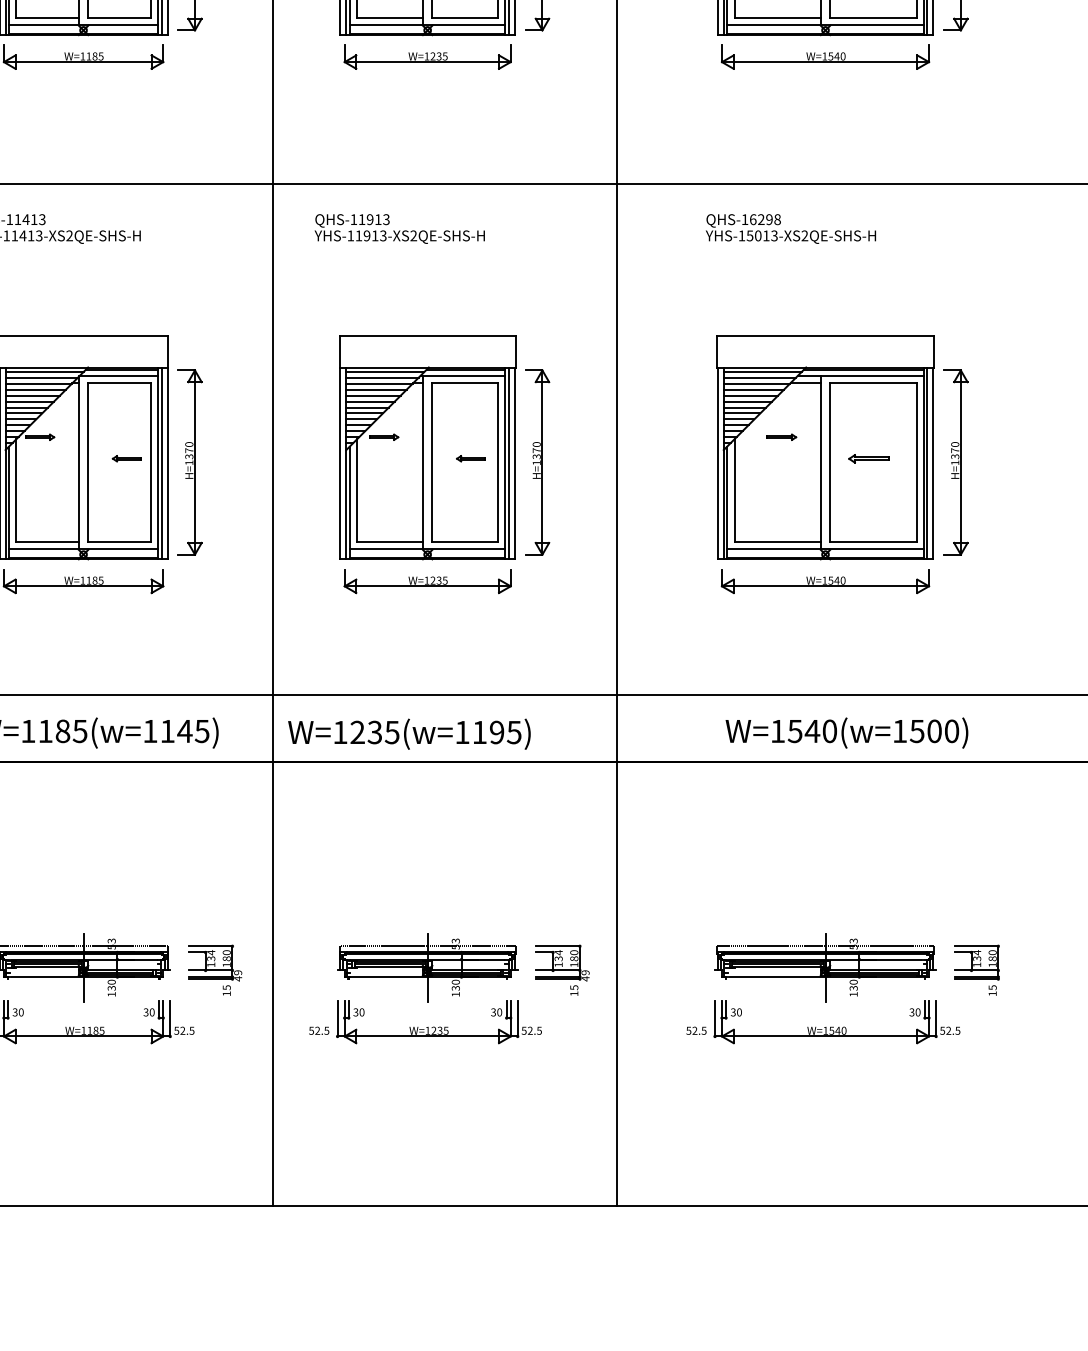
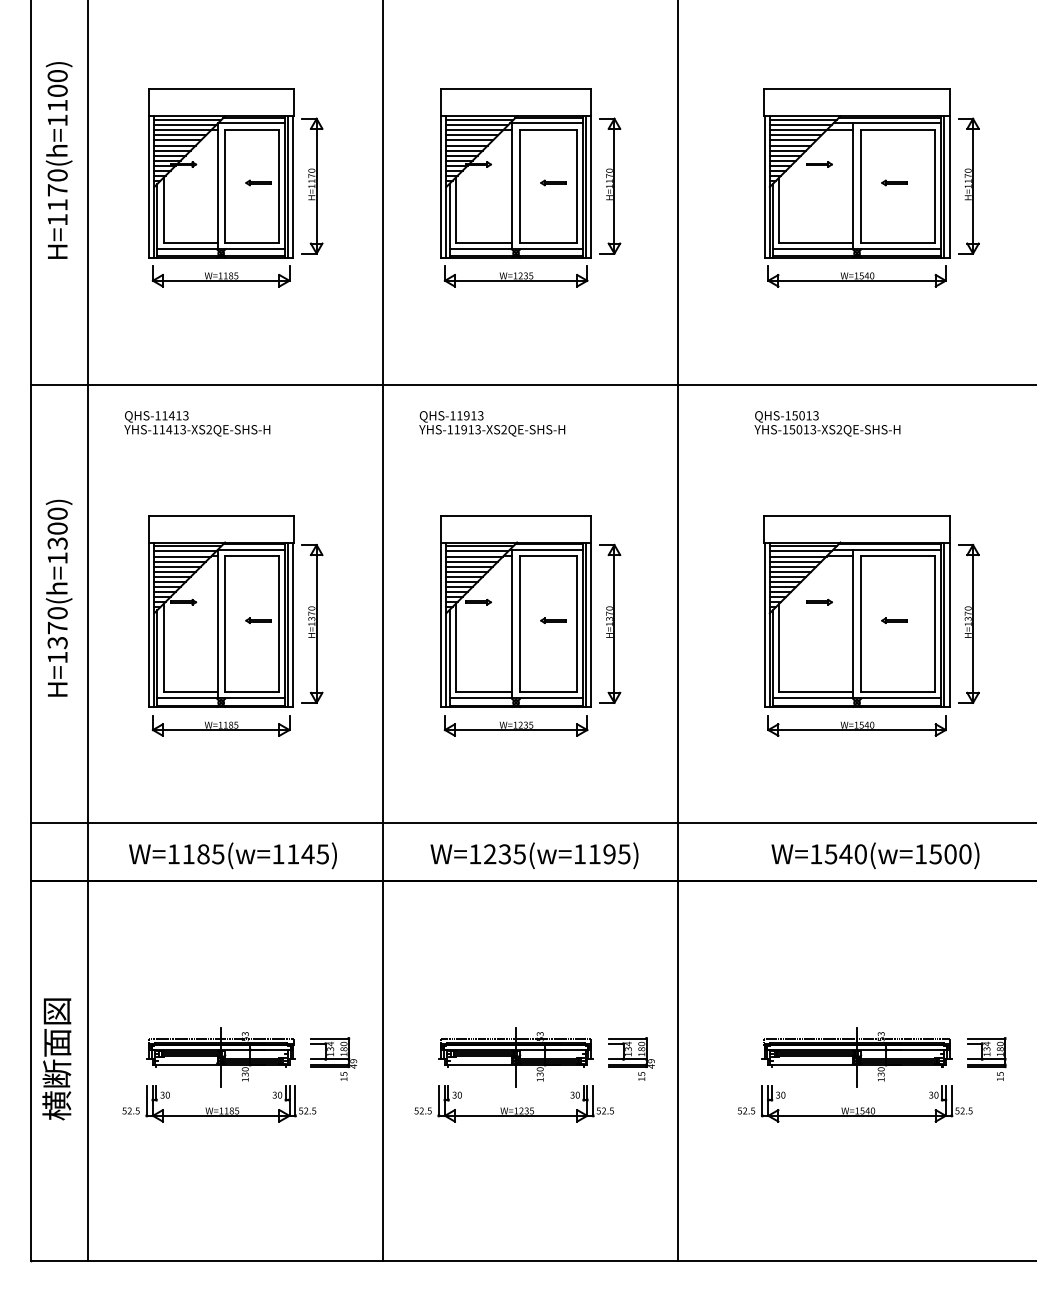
text: (765, 219) -> (805, 415), QHS-16298 -> QHS-15013
part: (869, 458) -> (894, 620), size x0.71
text: (409, 733) -> (534, 855), moved

